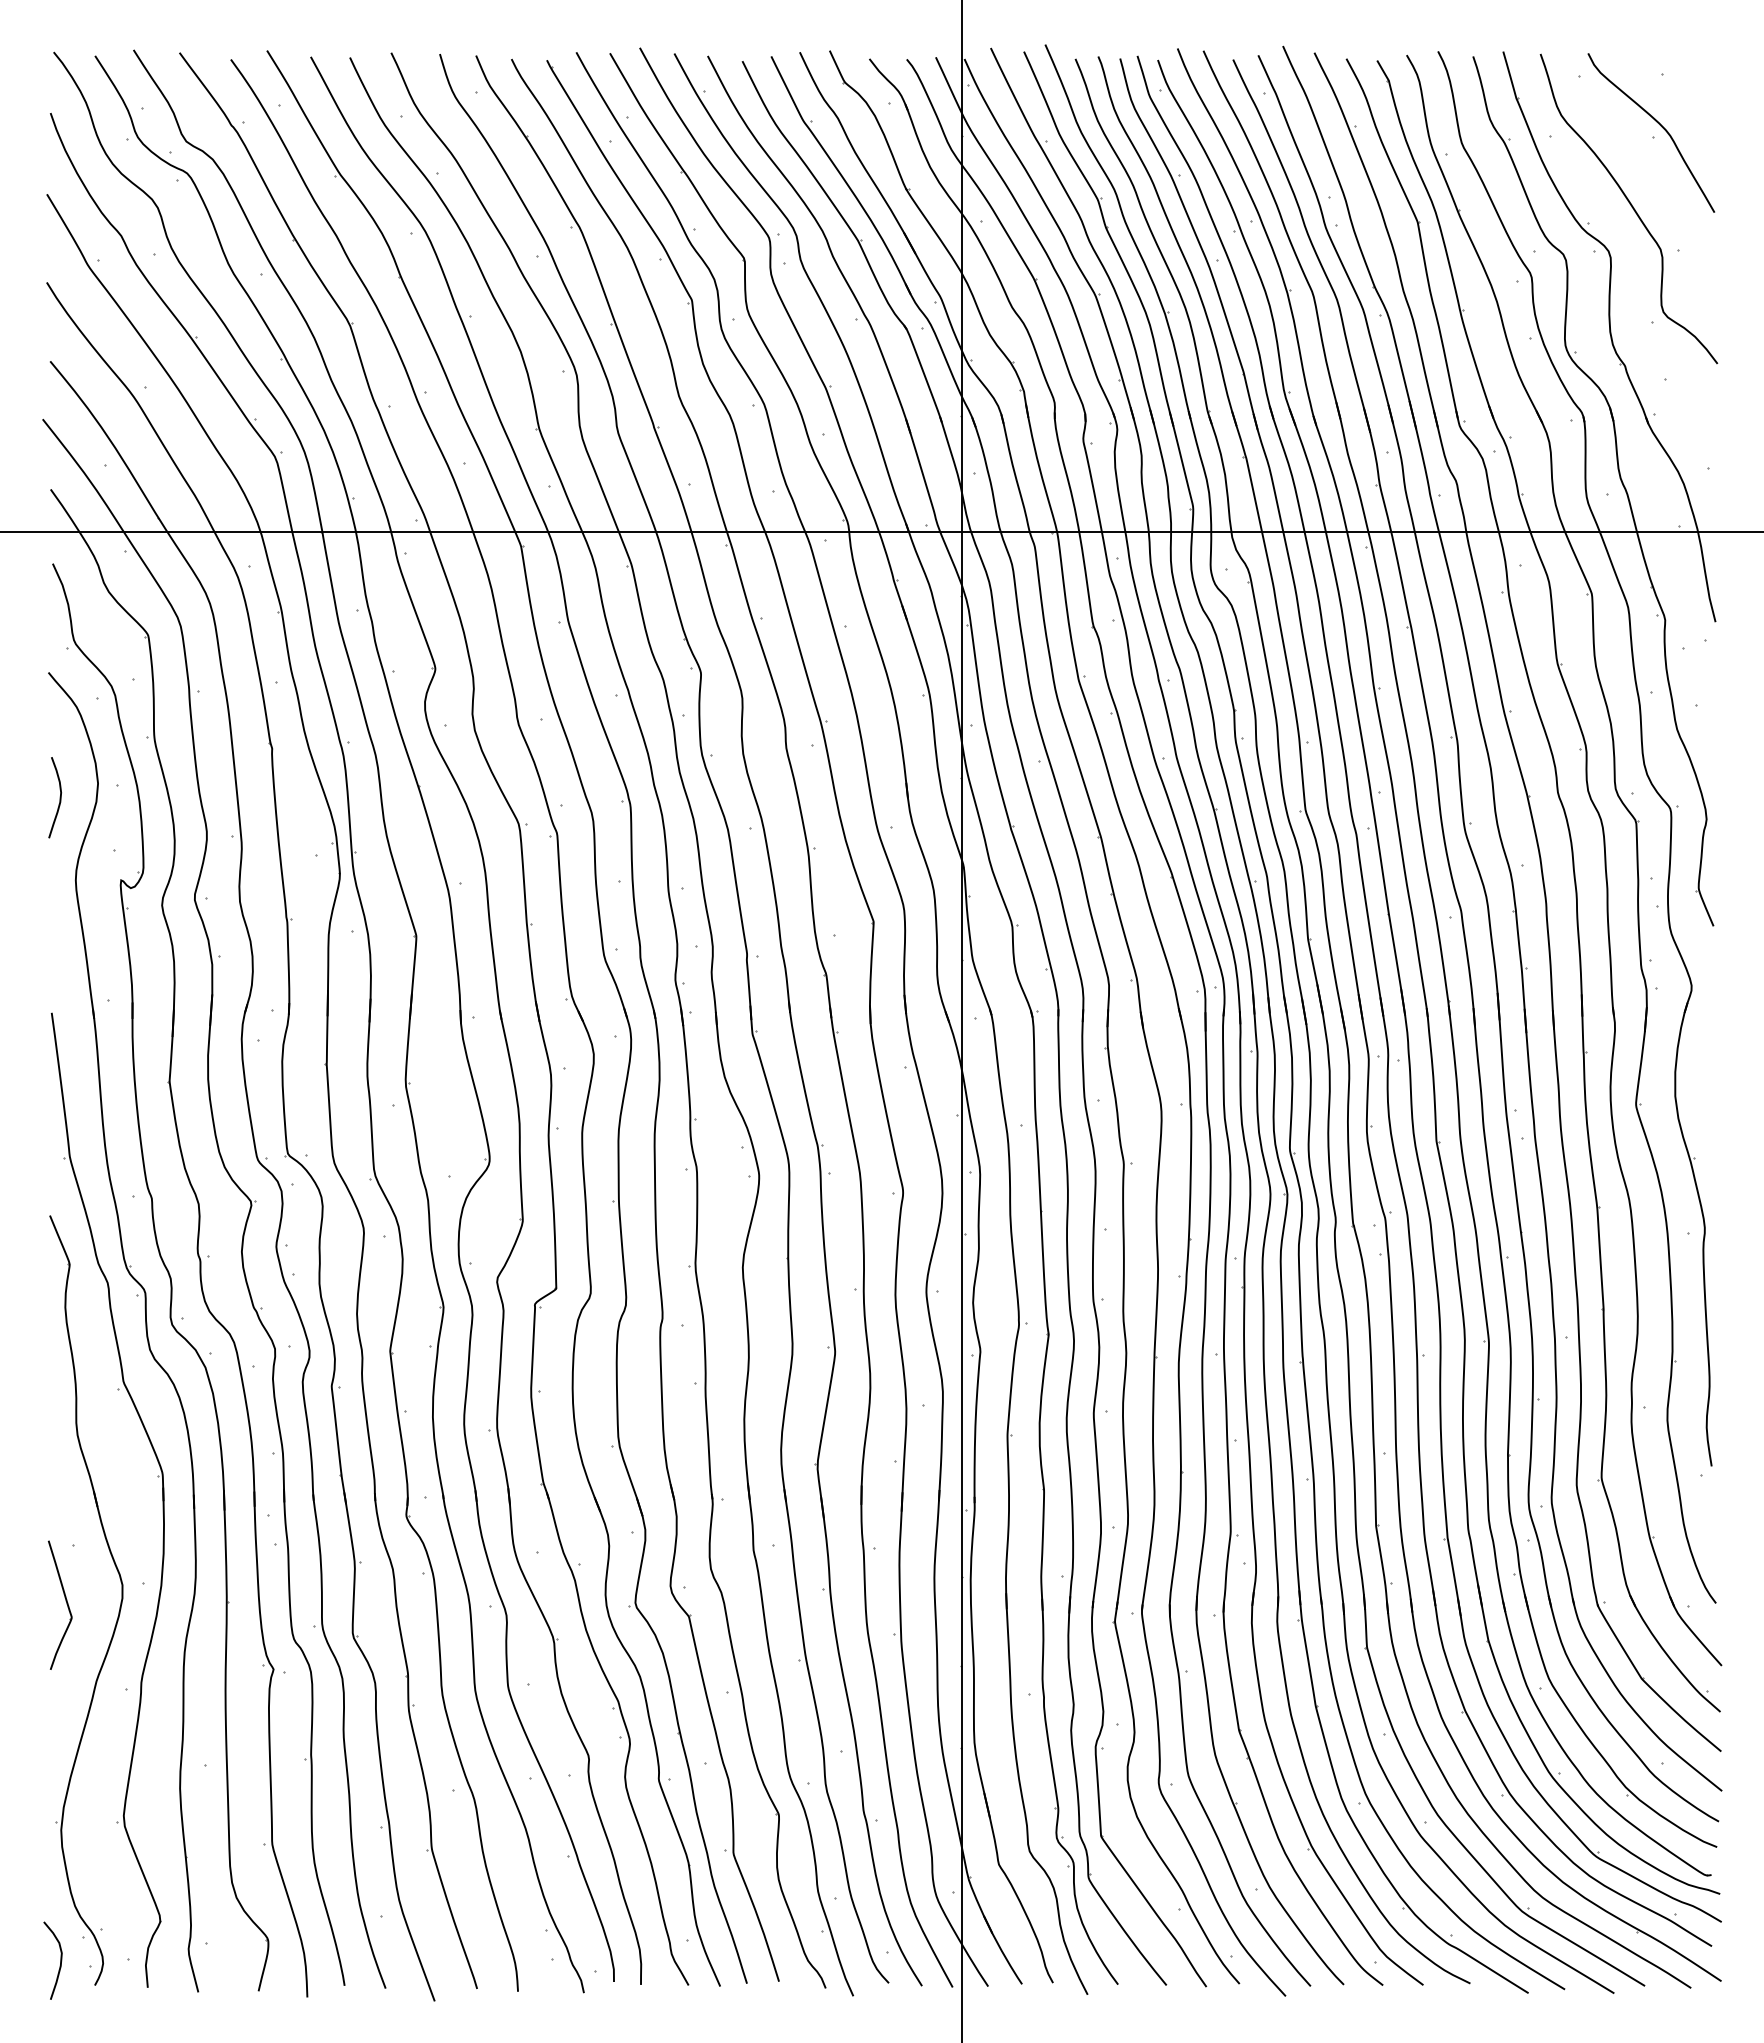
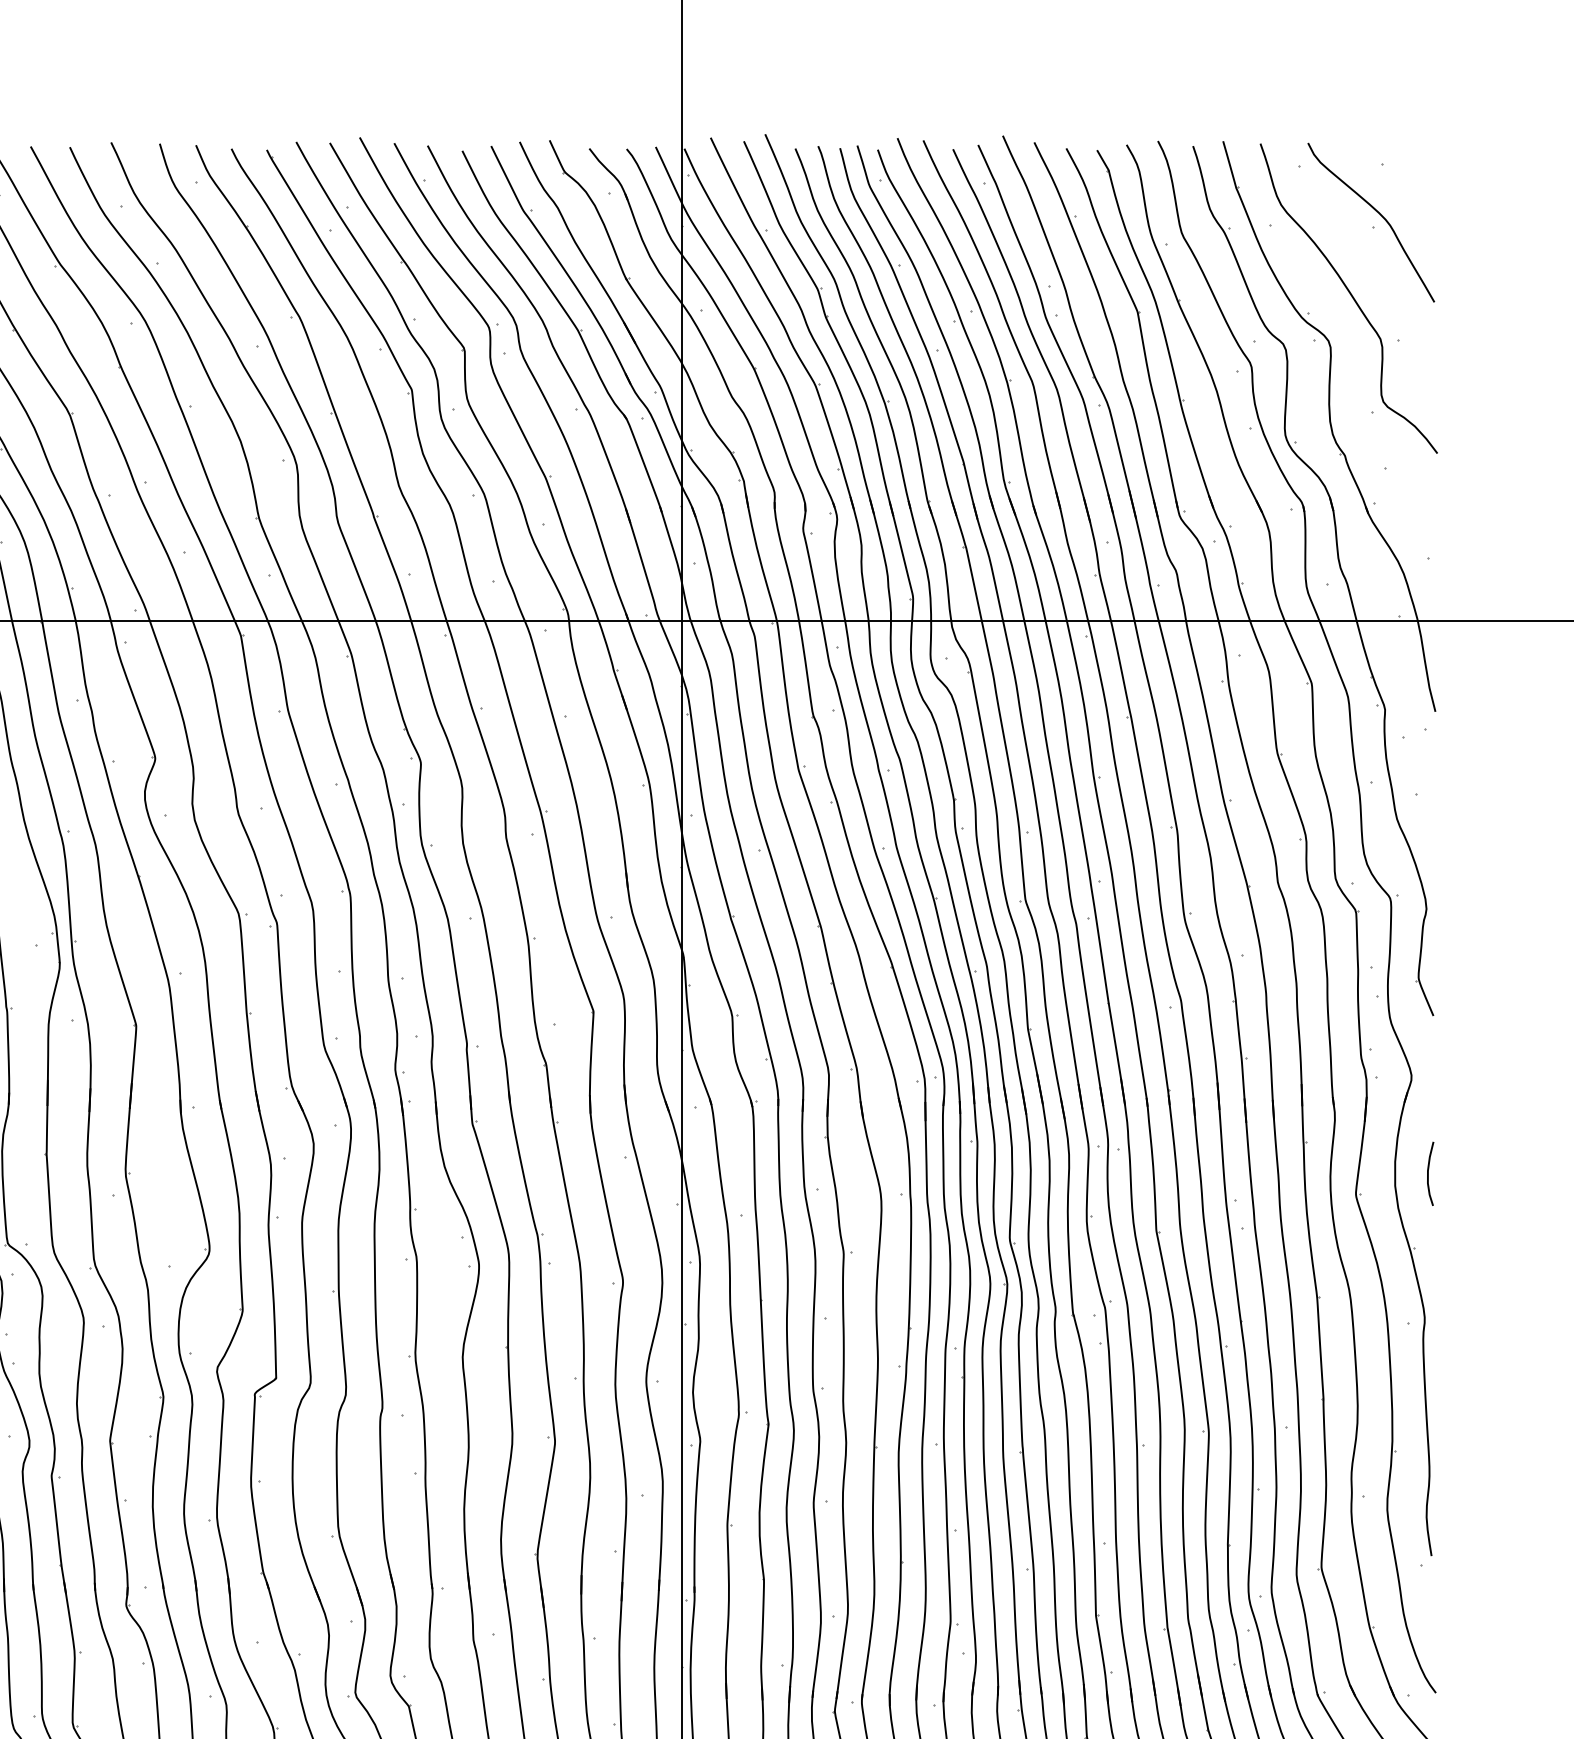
curve: (1708, 1084) -> (1428, 1174), added

